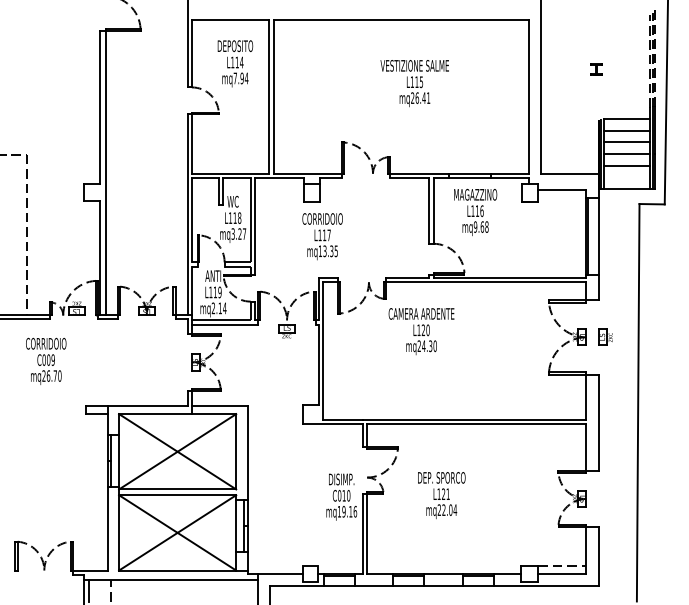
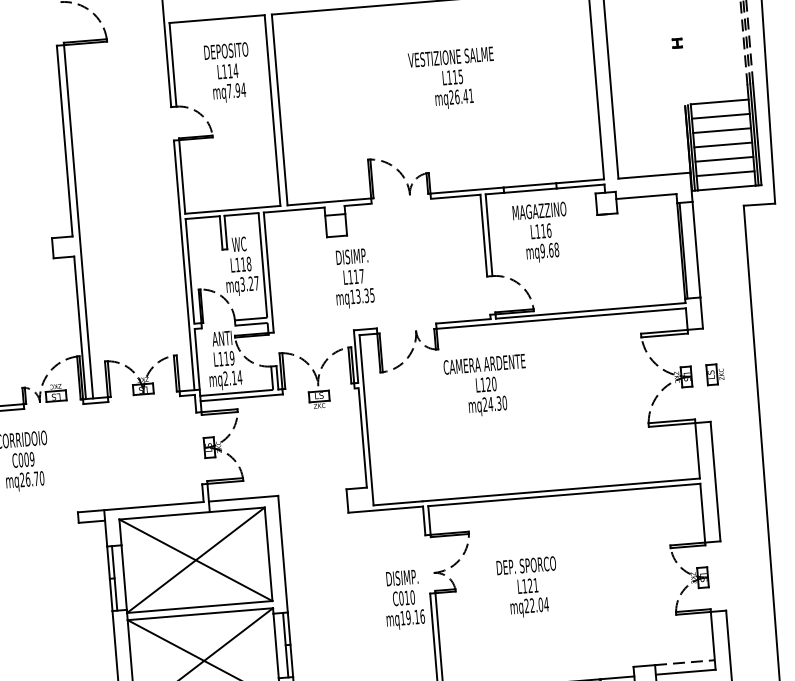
part: (597, 69) -> (677, 43), size x0.62
line: (626, 177) -> (724, 174), added
text: (322, 218) -> (351, 256), CORRIDOIO -> DISIMP.

